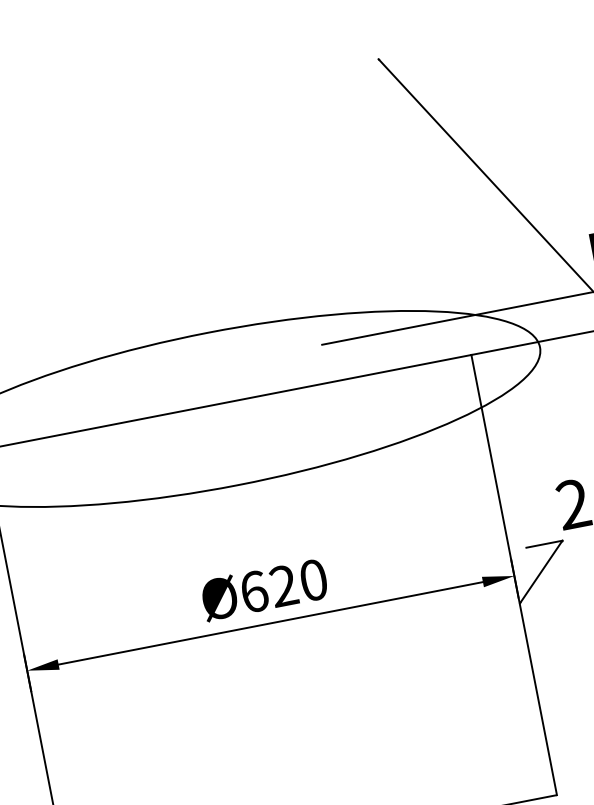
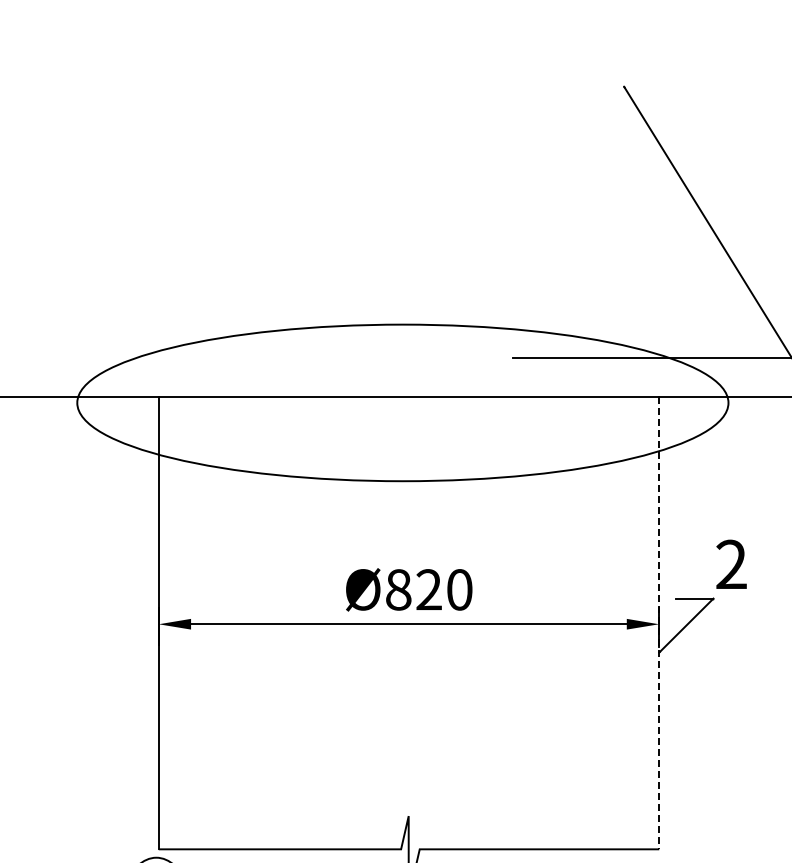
line: (514, 575) -> (659, 623), solid -> dashed
text: (254, 591) -> (398, 589), Ø620 -> Ø820

